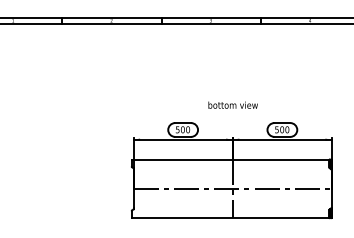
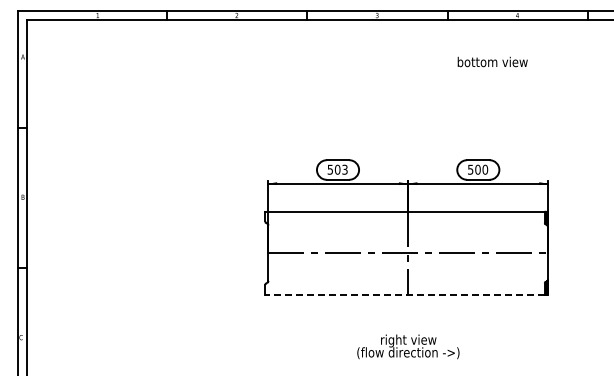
text: (232, 104) -> (492, 61), moved
text: (187, 129) -> (344, 169), 500 -> 503
line: (230, 218) -> (405, 294), solid -> dashed

